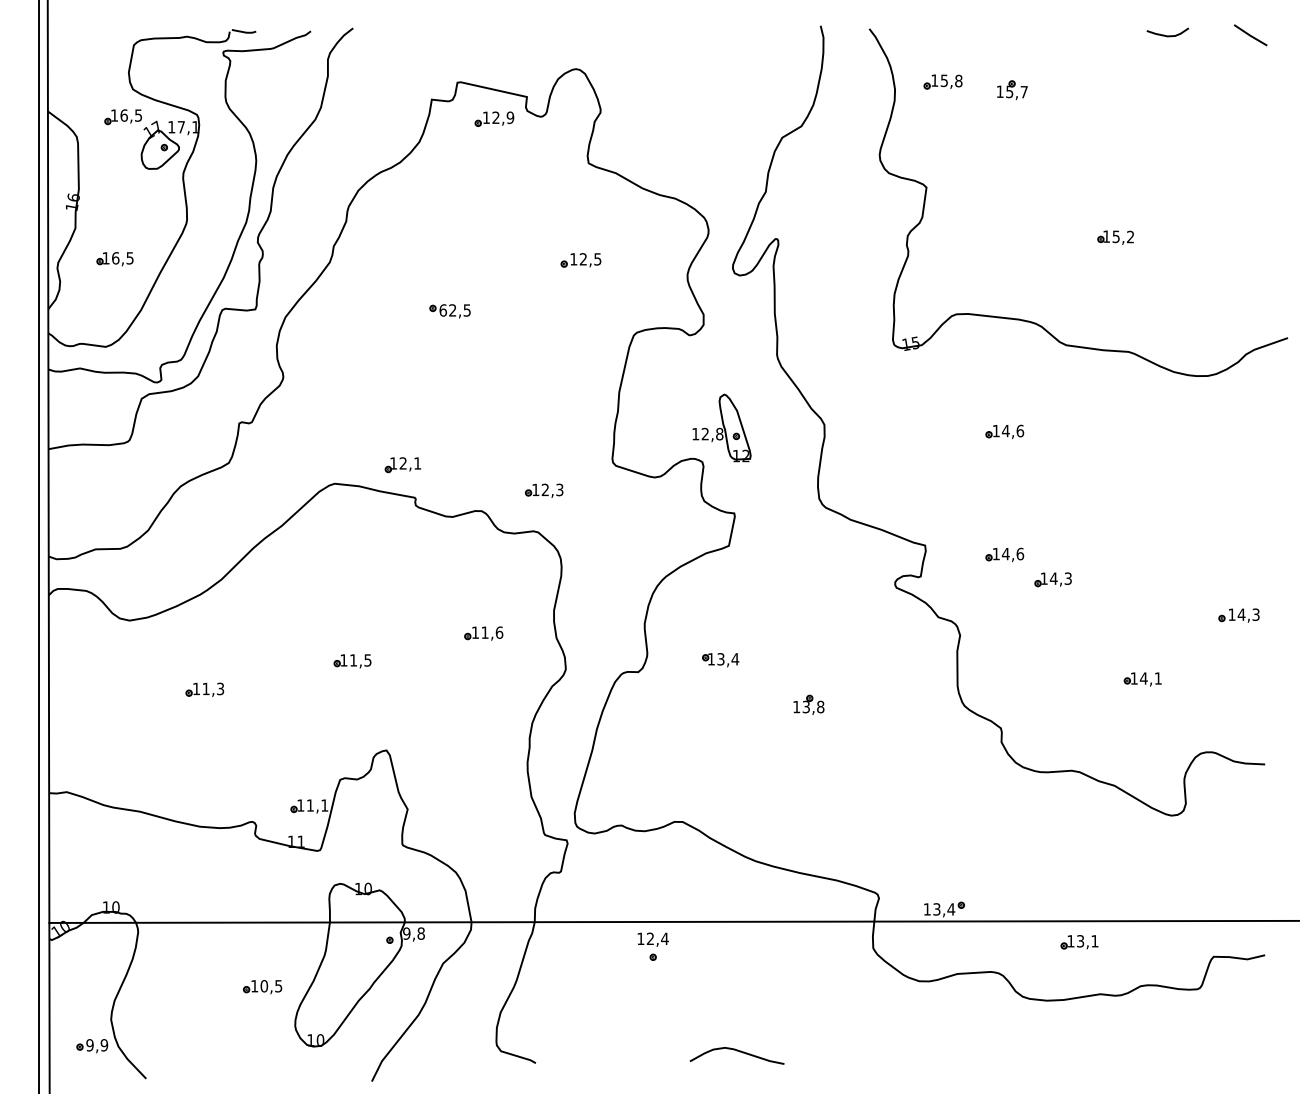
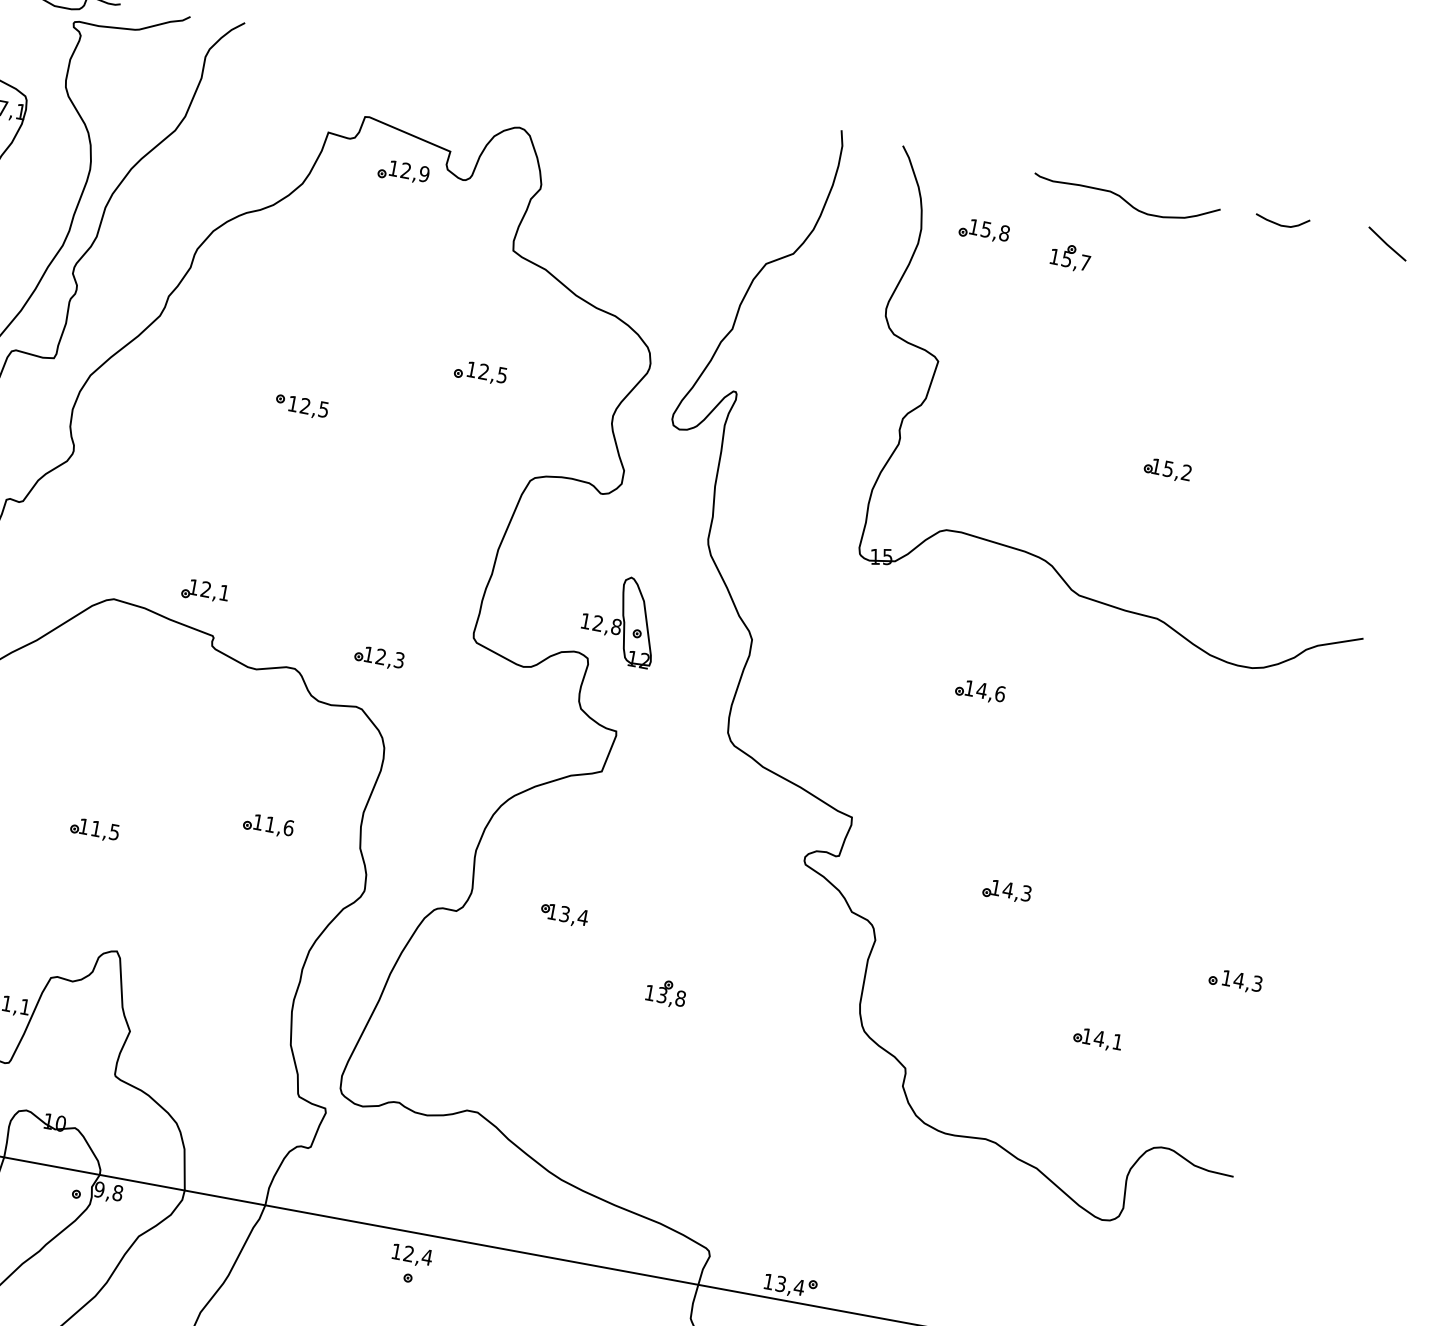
curve: (1046, 38) -> (1126, 199), added
text: (443, 310) -> (293, 404), 62,5 -> 12,5
part: (1004, 554) -> (950, 847), removed

